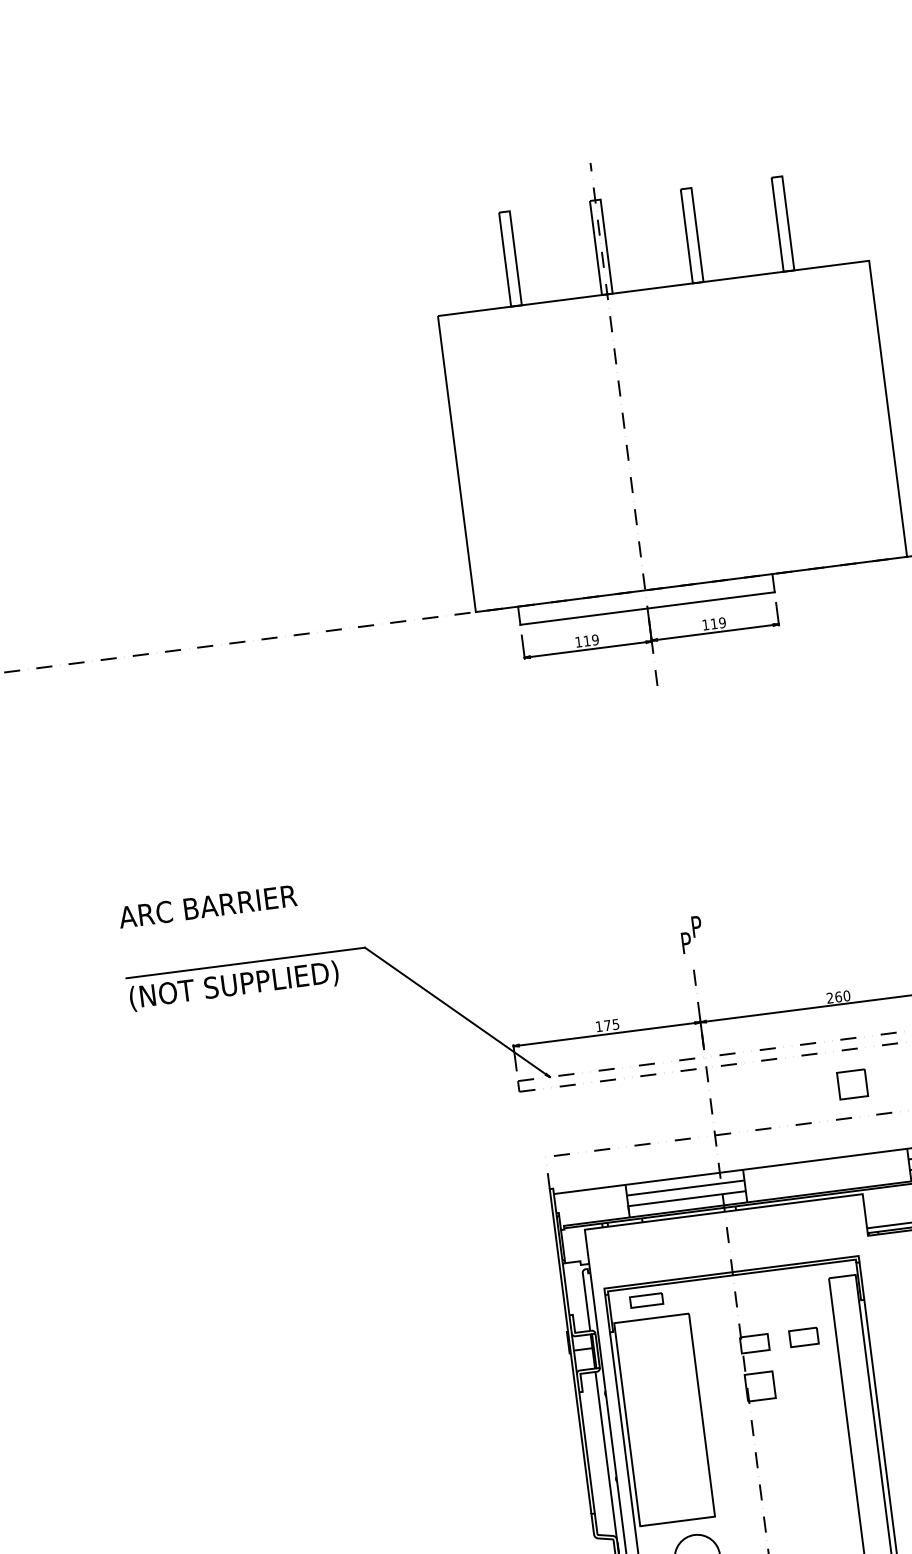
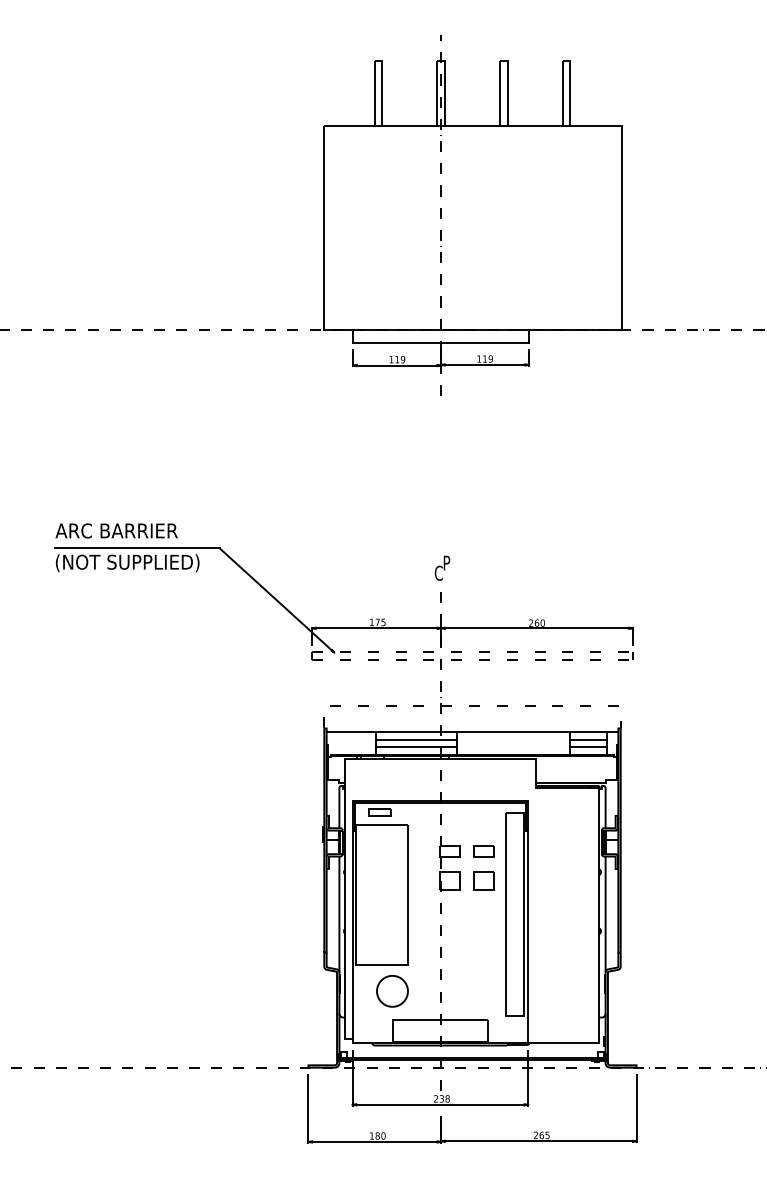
text: (207, 906) -> (116, 530), moved
text: (686, 941) -> (438, 572), P -> C
part: (851, 1084) -> (483, 880), moved

